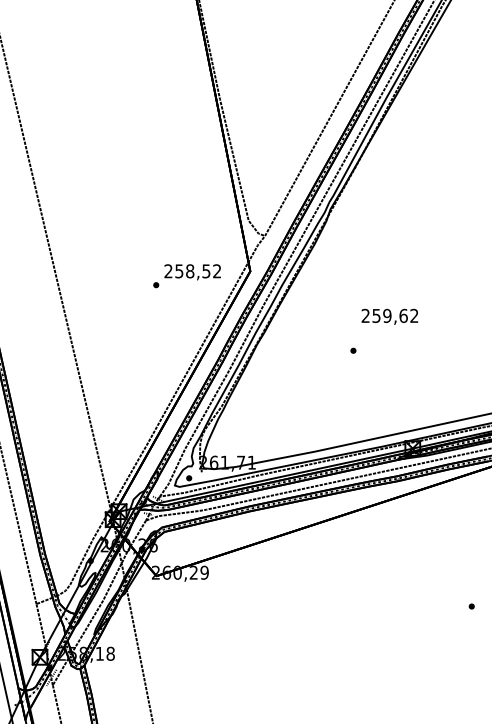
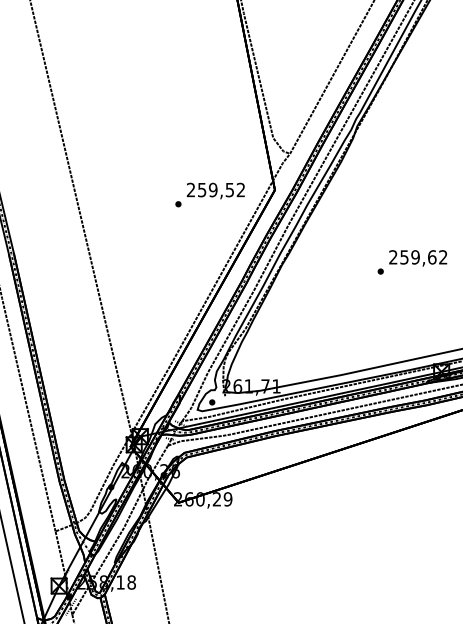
text: (190, 271) -> (213, 190), 258,52 -> 259,52
text: (389, 316) -> (417, 257), moved

